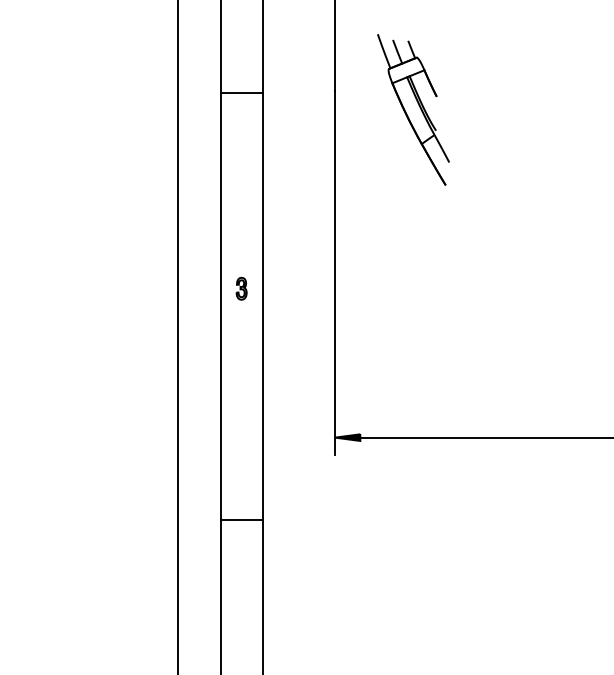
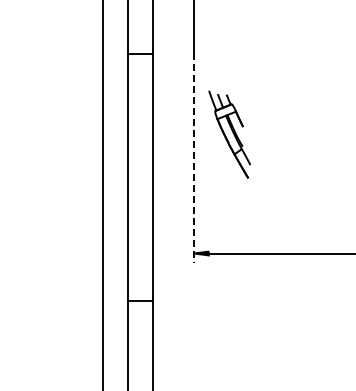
part: (413, 109) -> (229, 134), moved
line: (335, 273) -> (194, 158), solid -> dashed
part: (240, 289) -> (139, 167), removed

